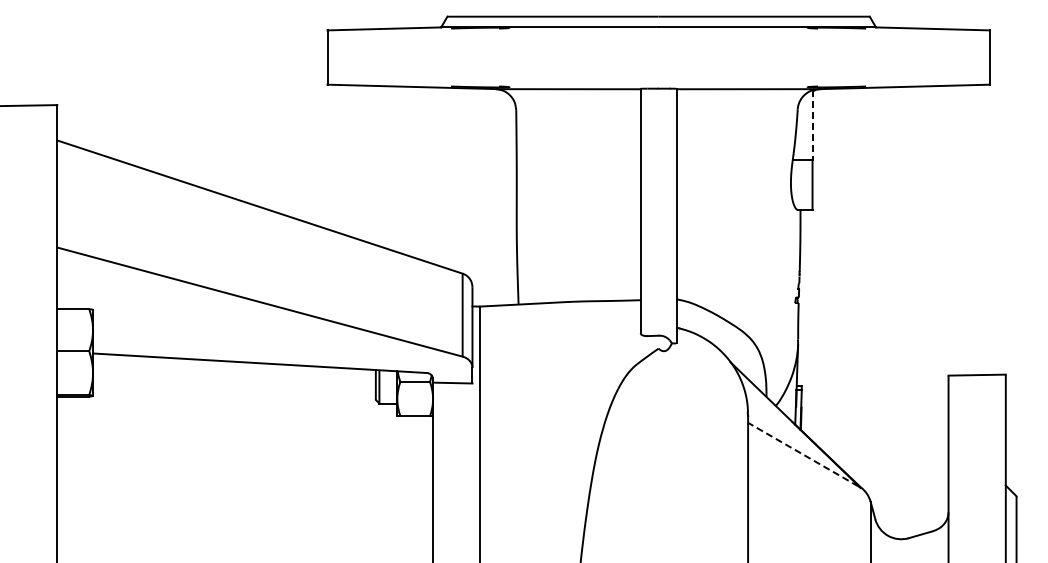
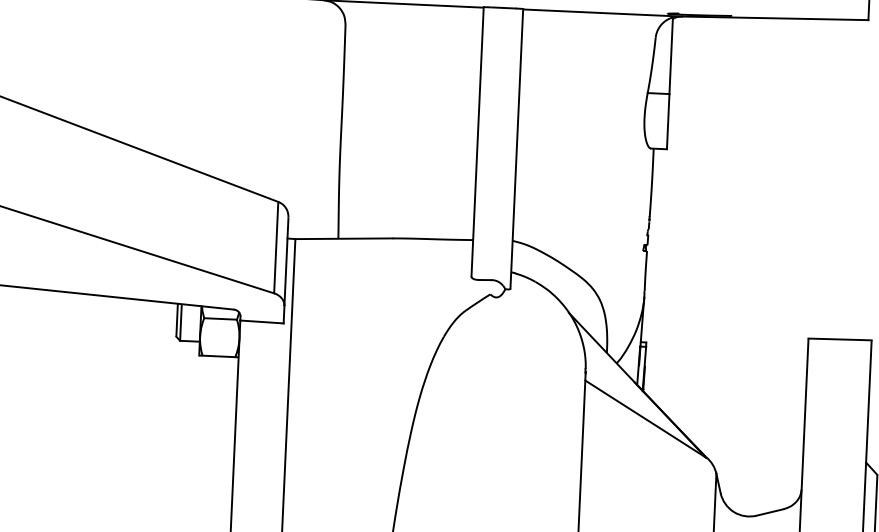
line: (812, 125) -> (671, 56), dashed -> solid
line: (803, 454) -> (644, 418), dashed -> solid

